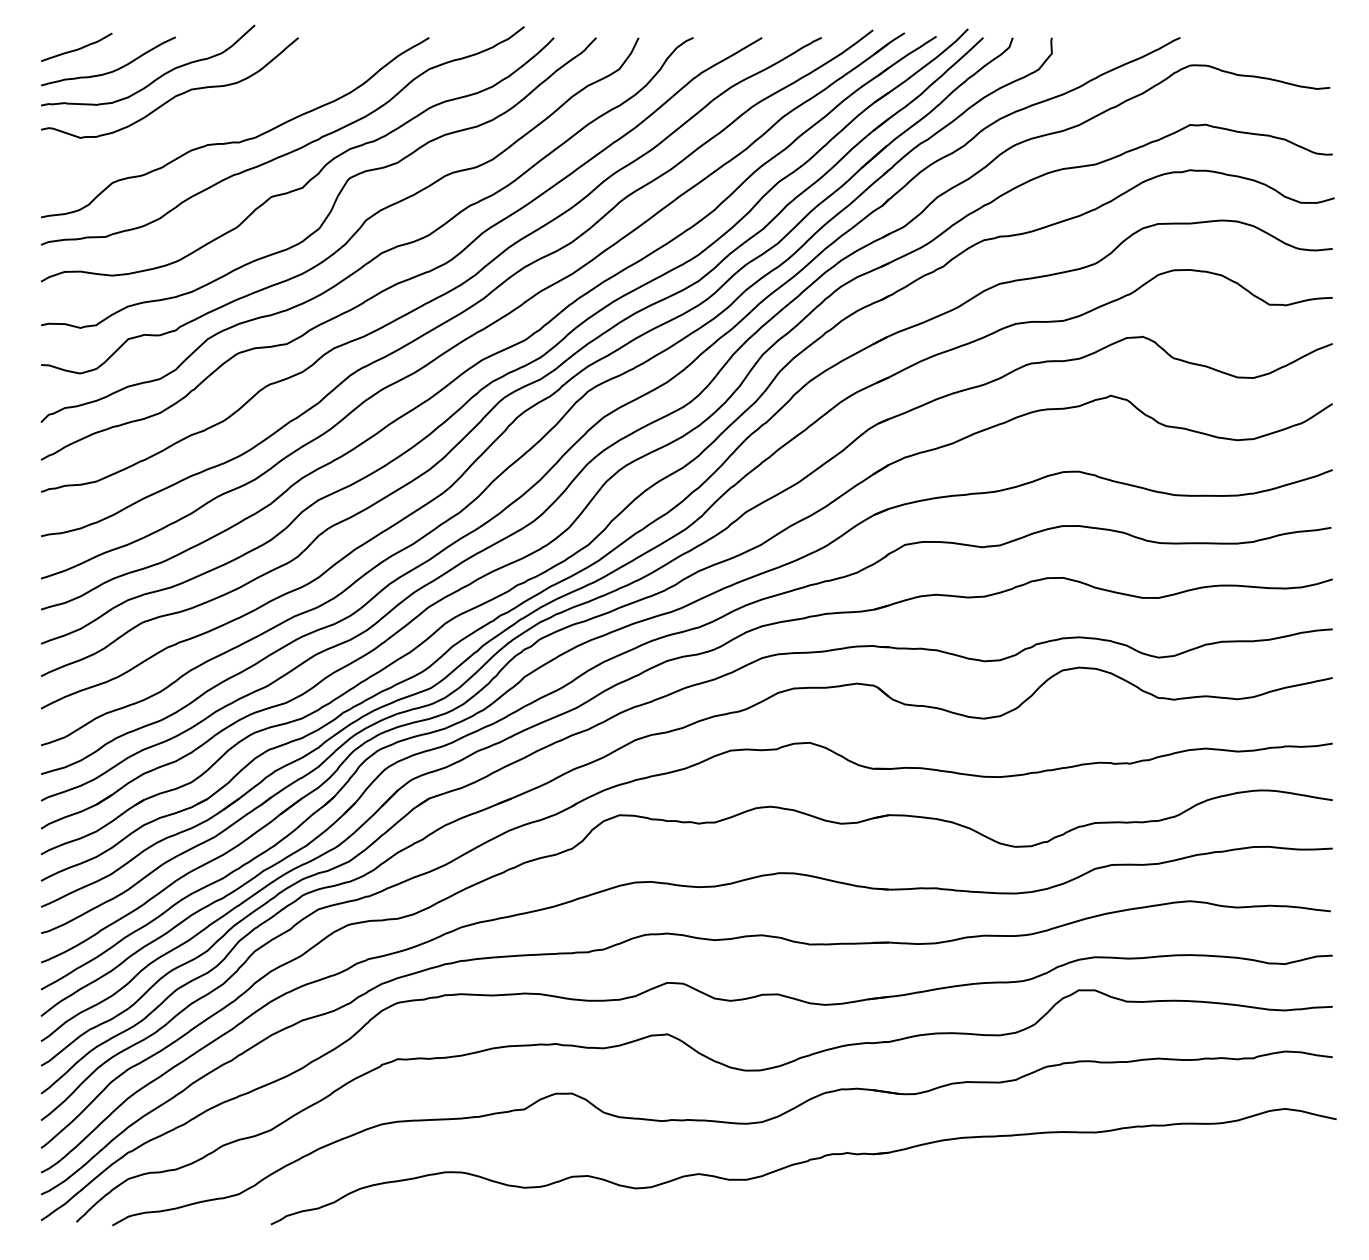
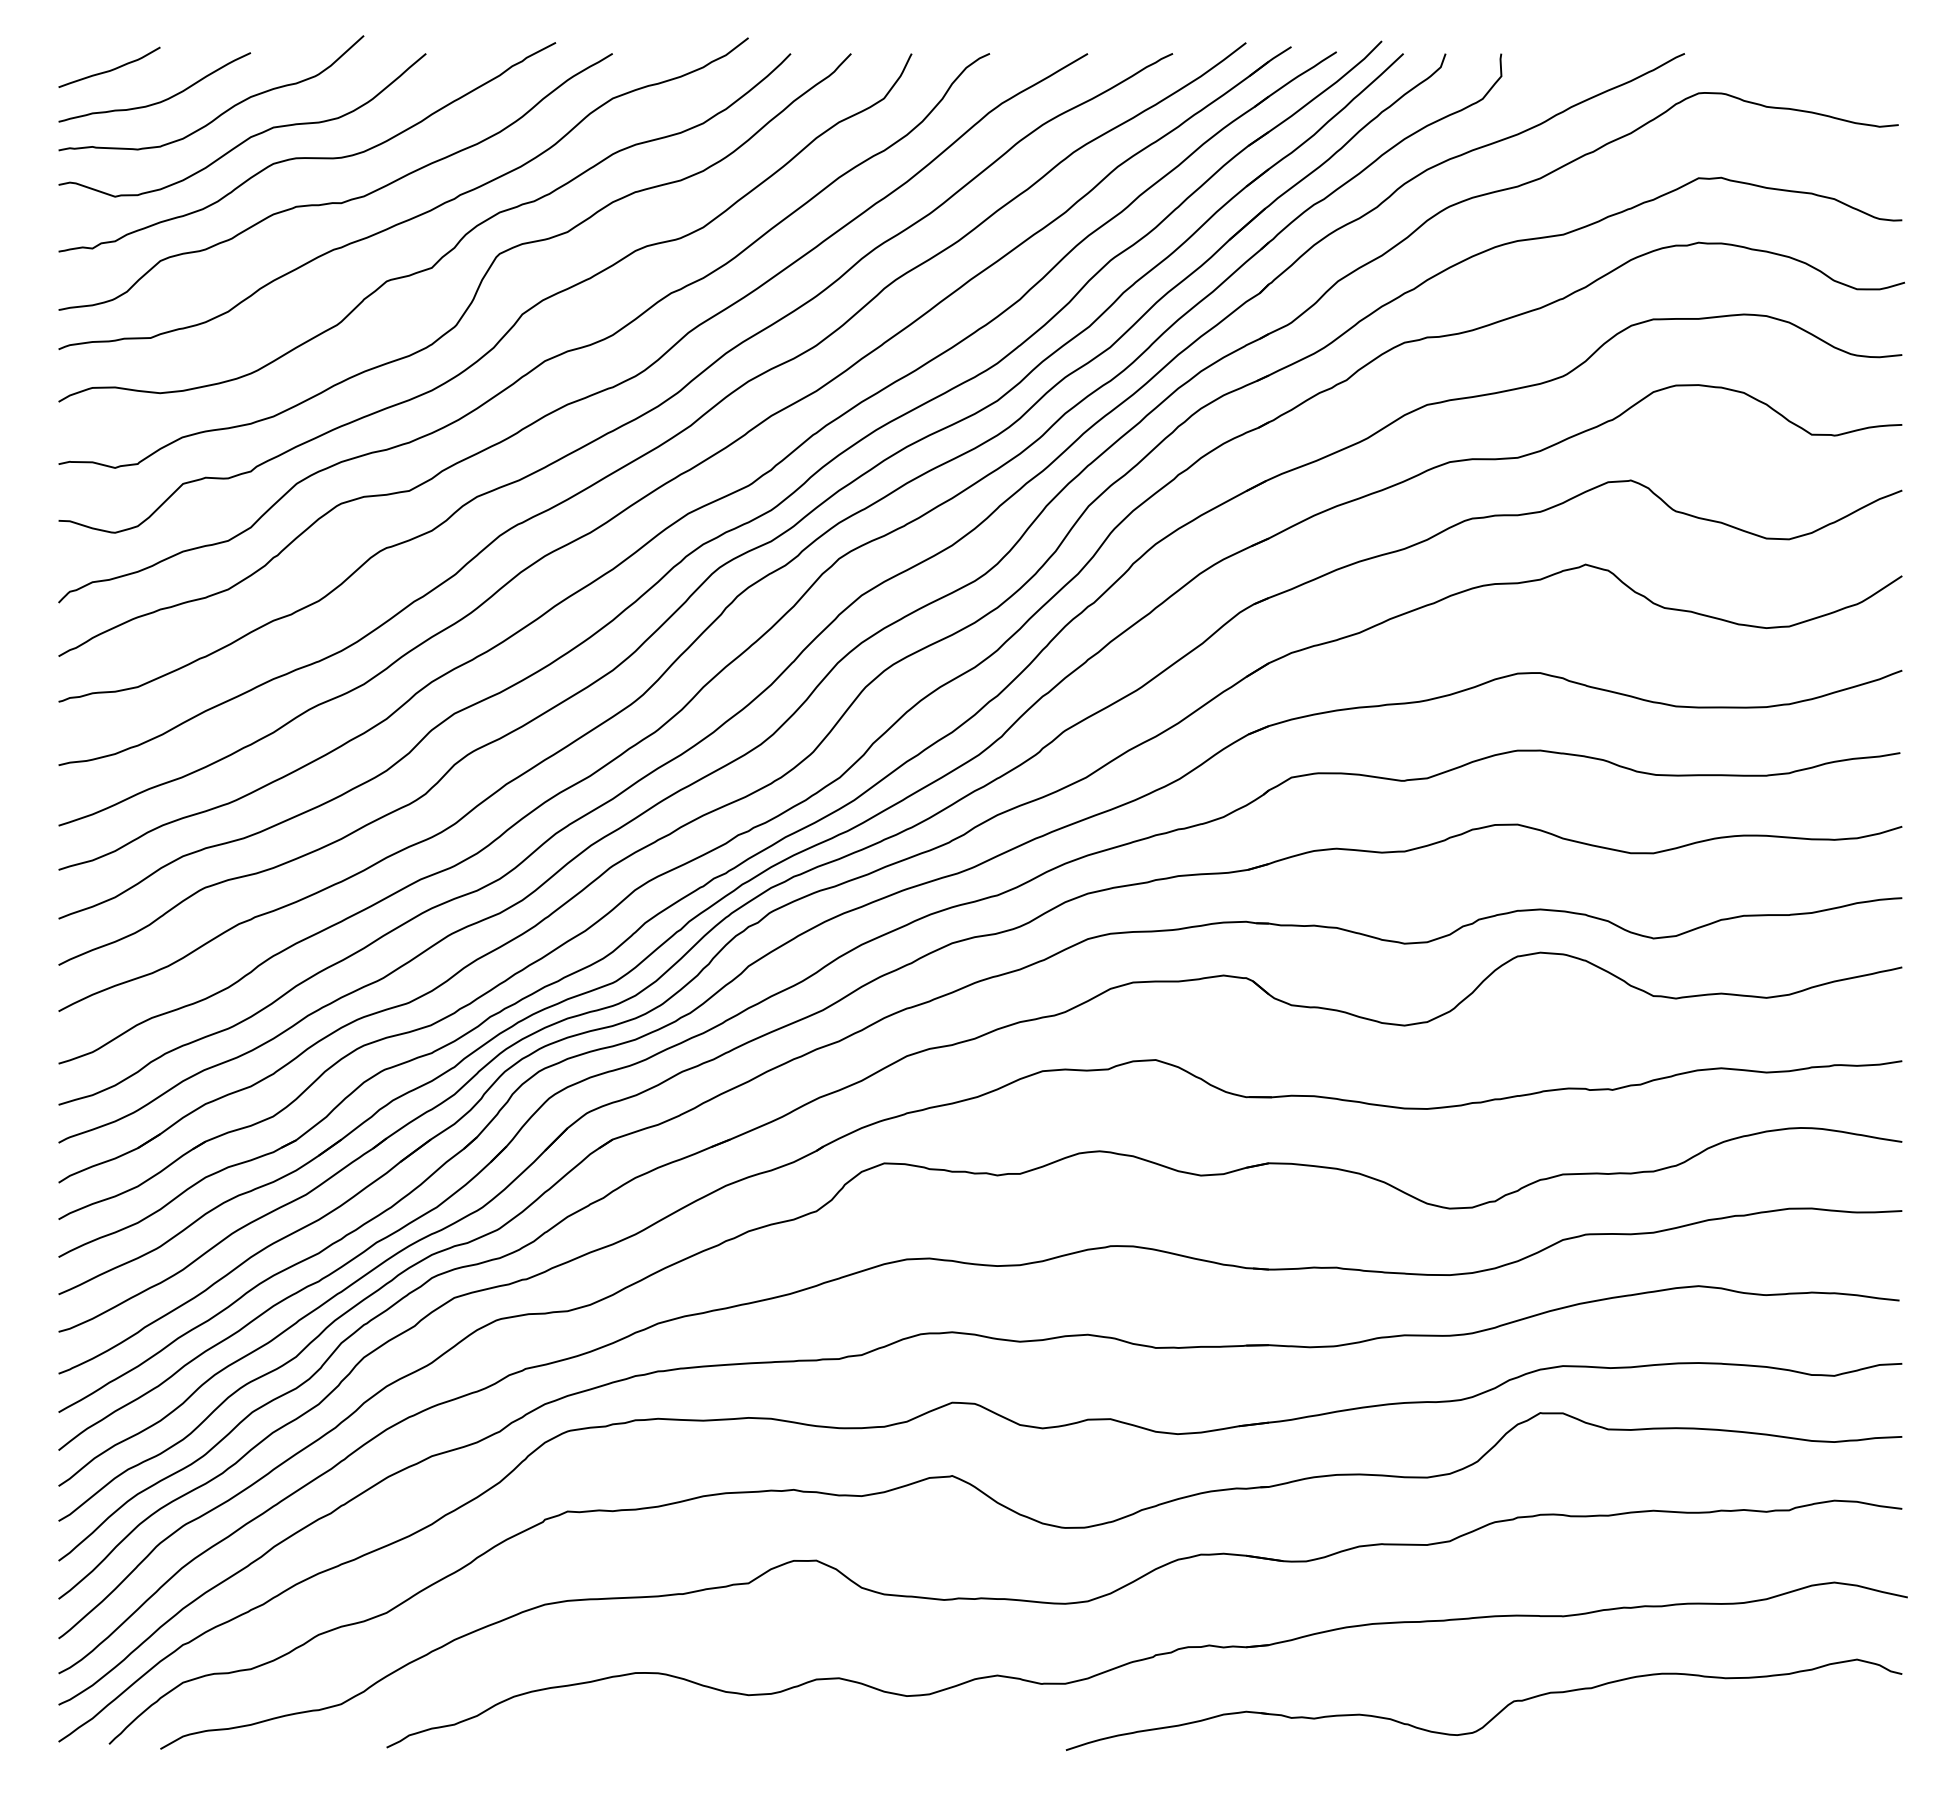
curve: (215, 110) -> (307, 157), added
part: (1047, 1202) -> (1494, 1715), added

